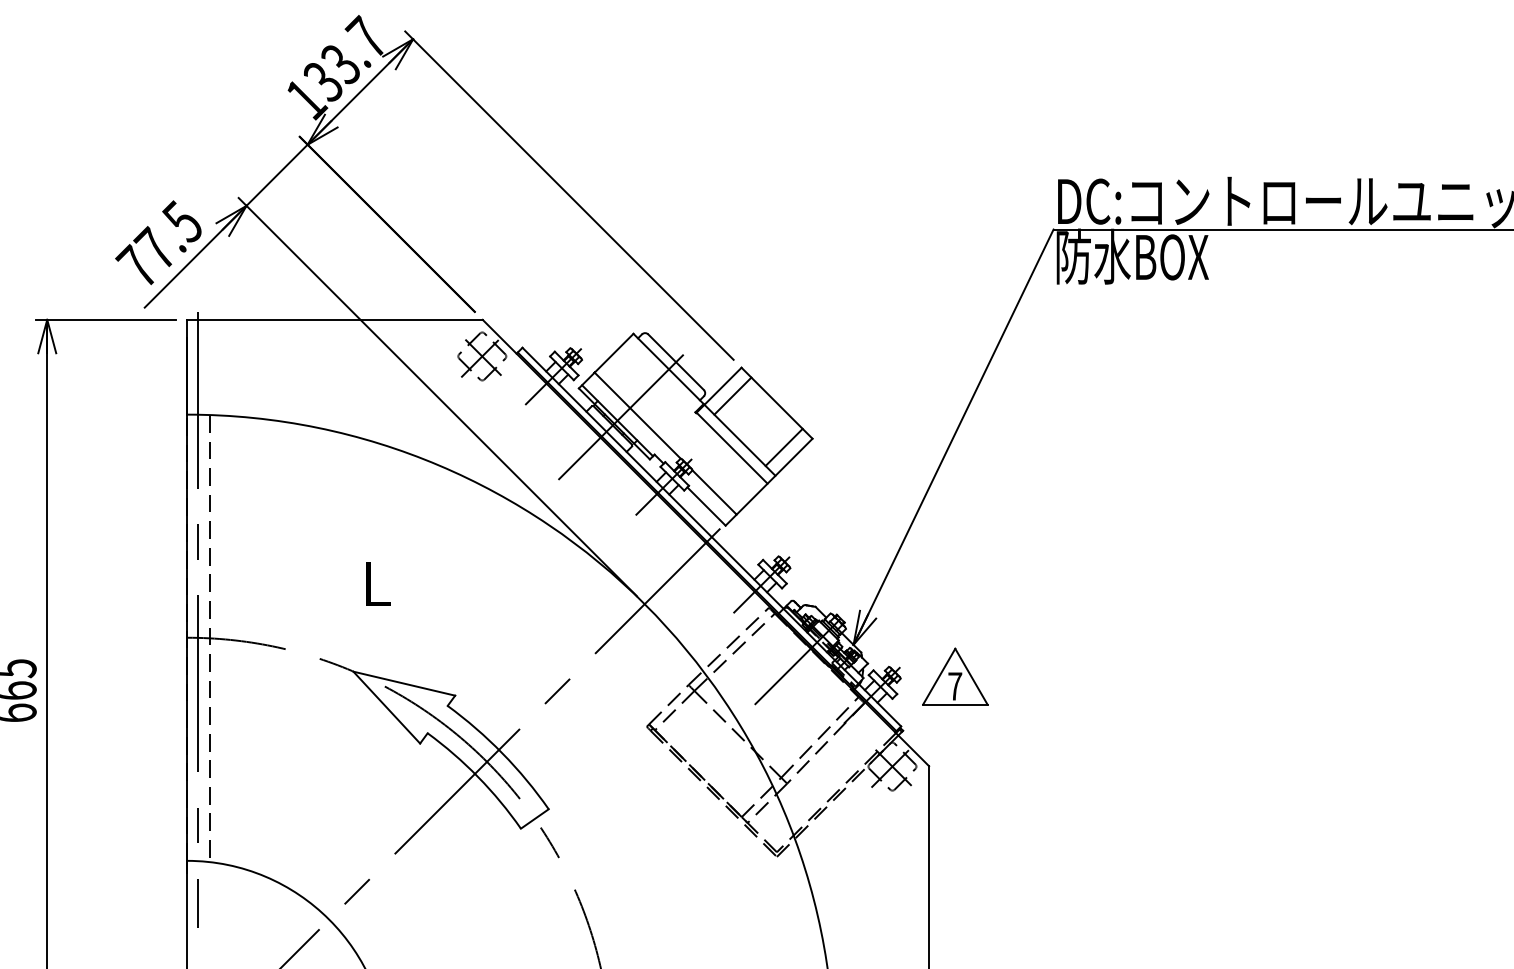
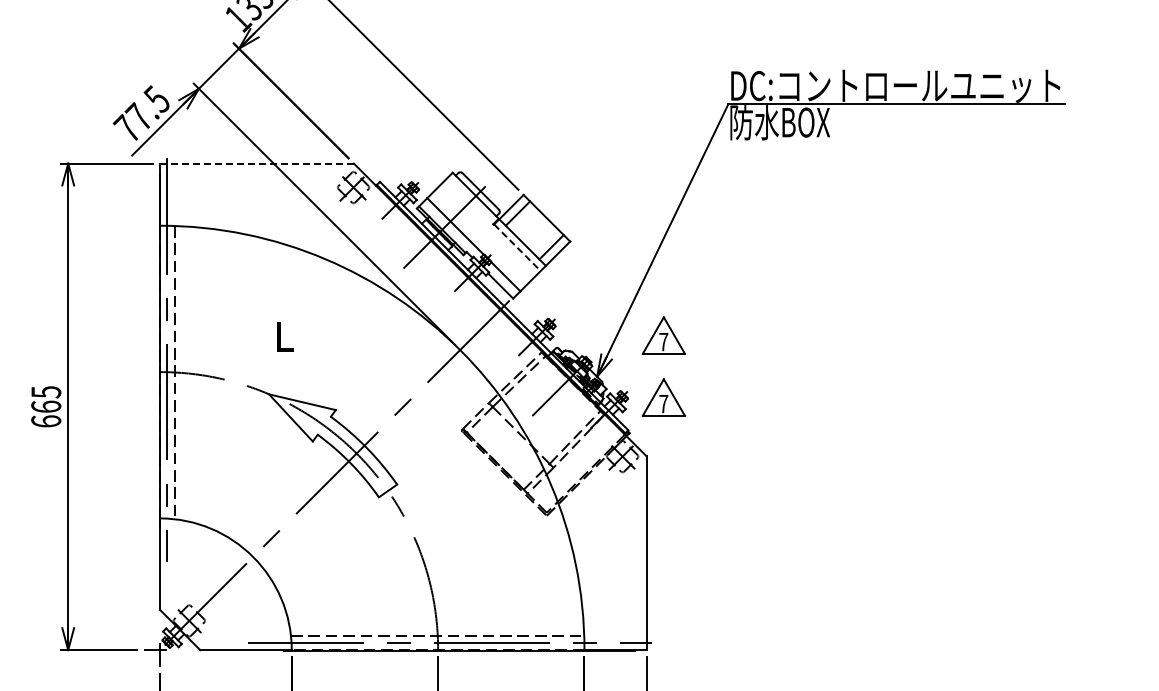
line: (334, 319) -> (256, 163), solid -> dashed
line: (732, 447) -> (517, 247), solid -> dashed
part: (954, 581) -> (663, 335), added

